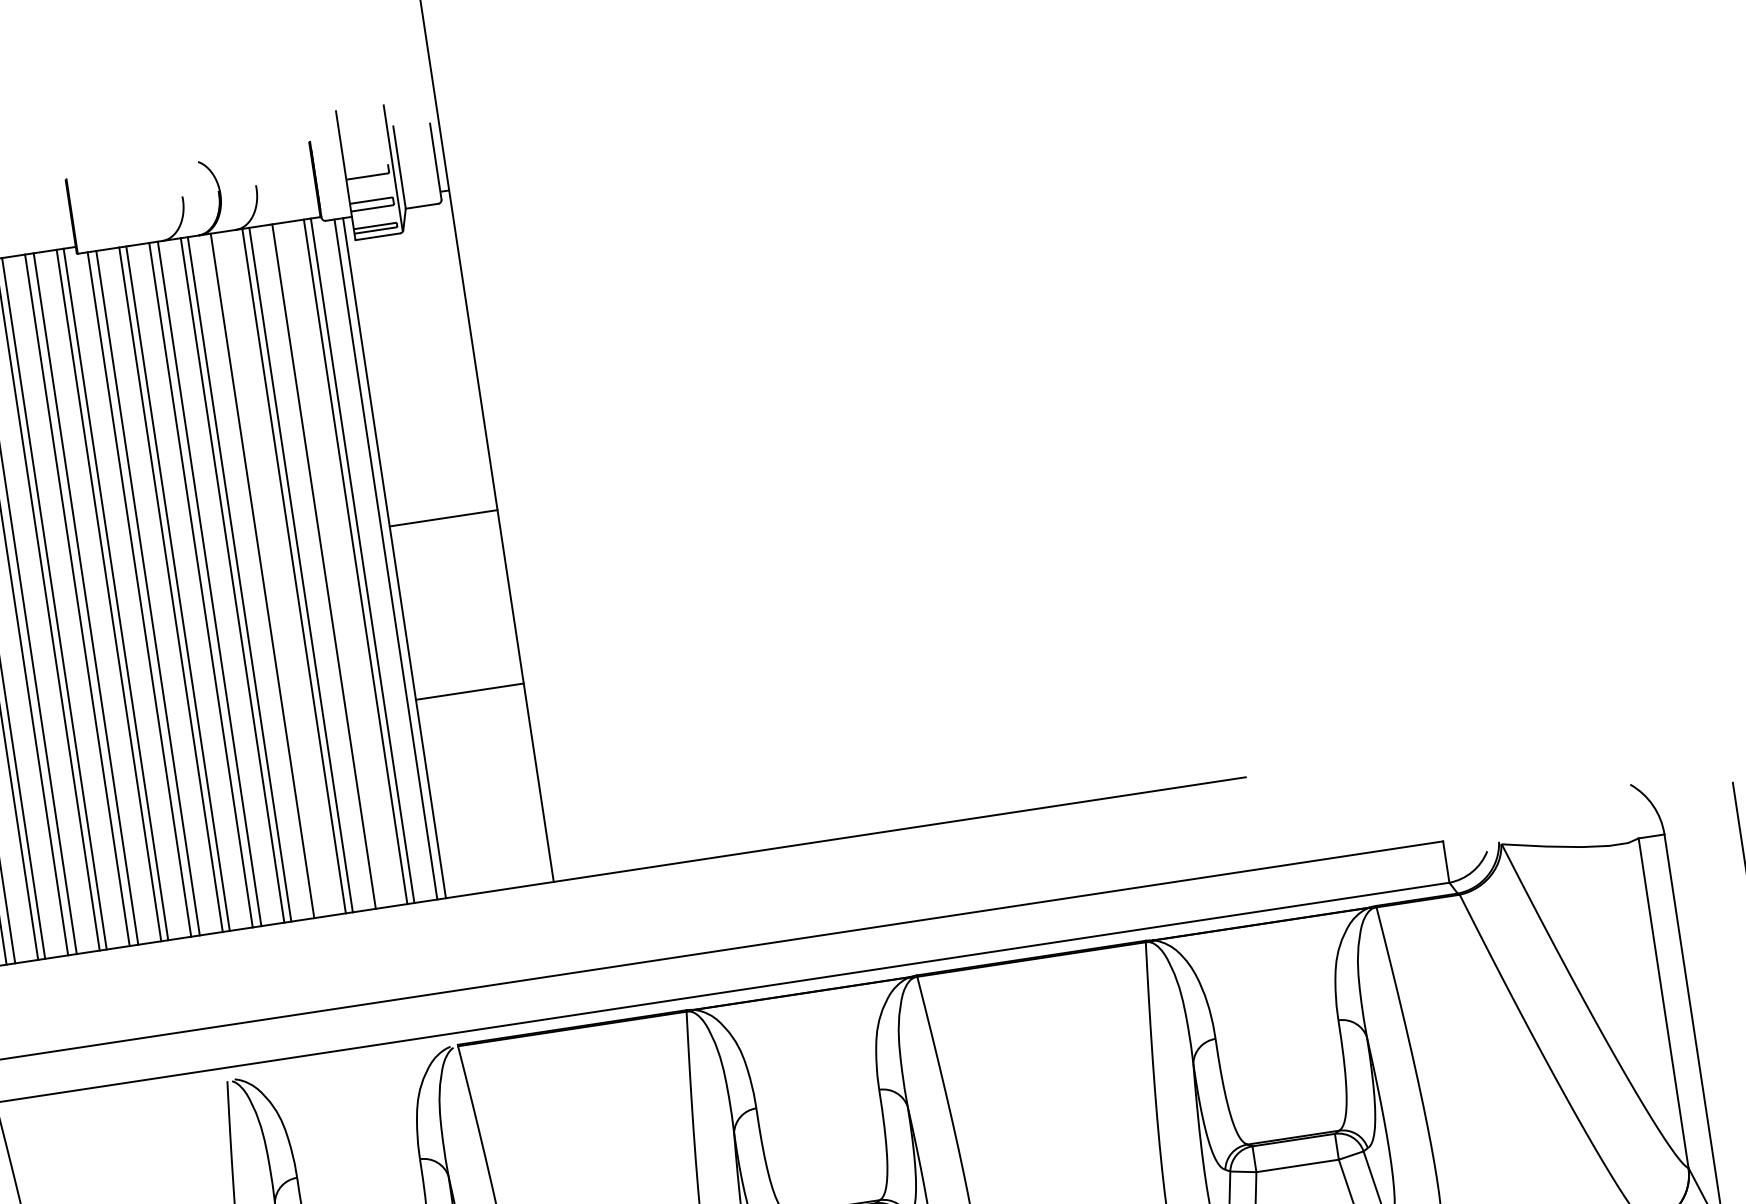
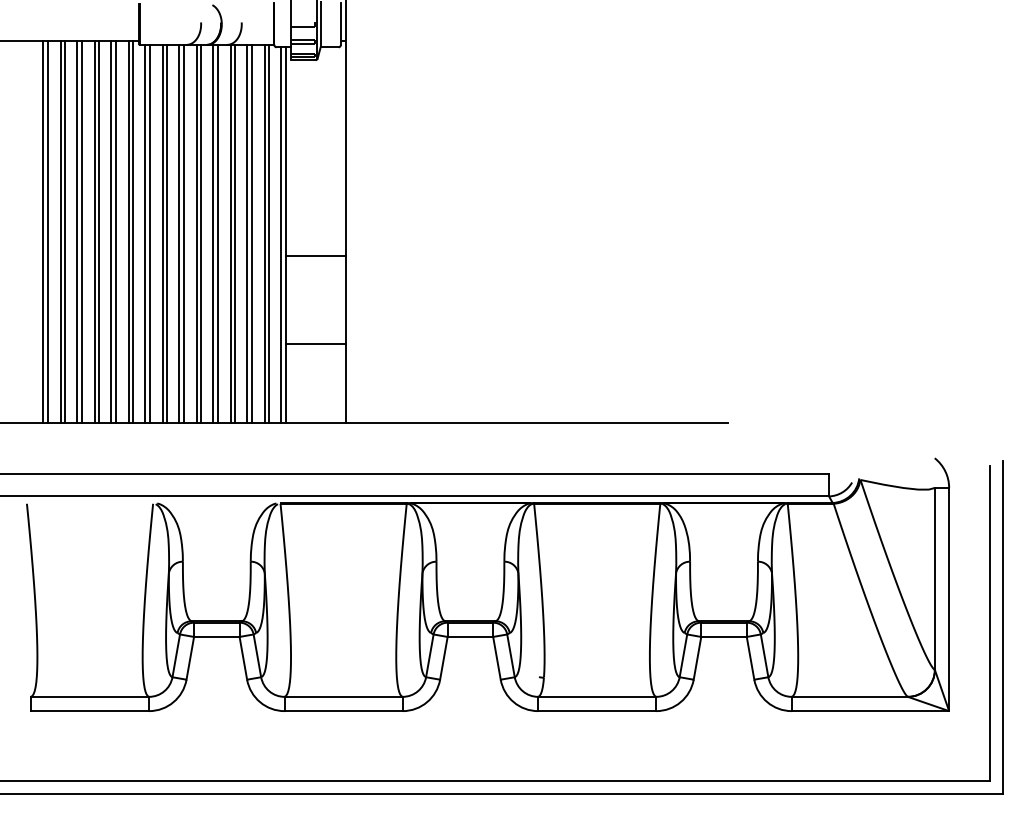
line: (442, 518) -> (315, 255), moved
line: (333, 564) -> (252, 233), added
line: (271, 573) -> (218, 233), added
line: (469, 692) -> (315, 344), moved

